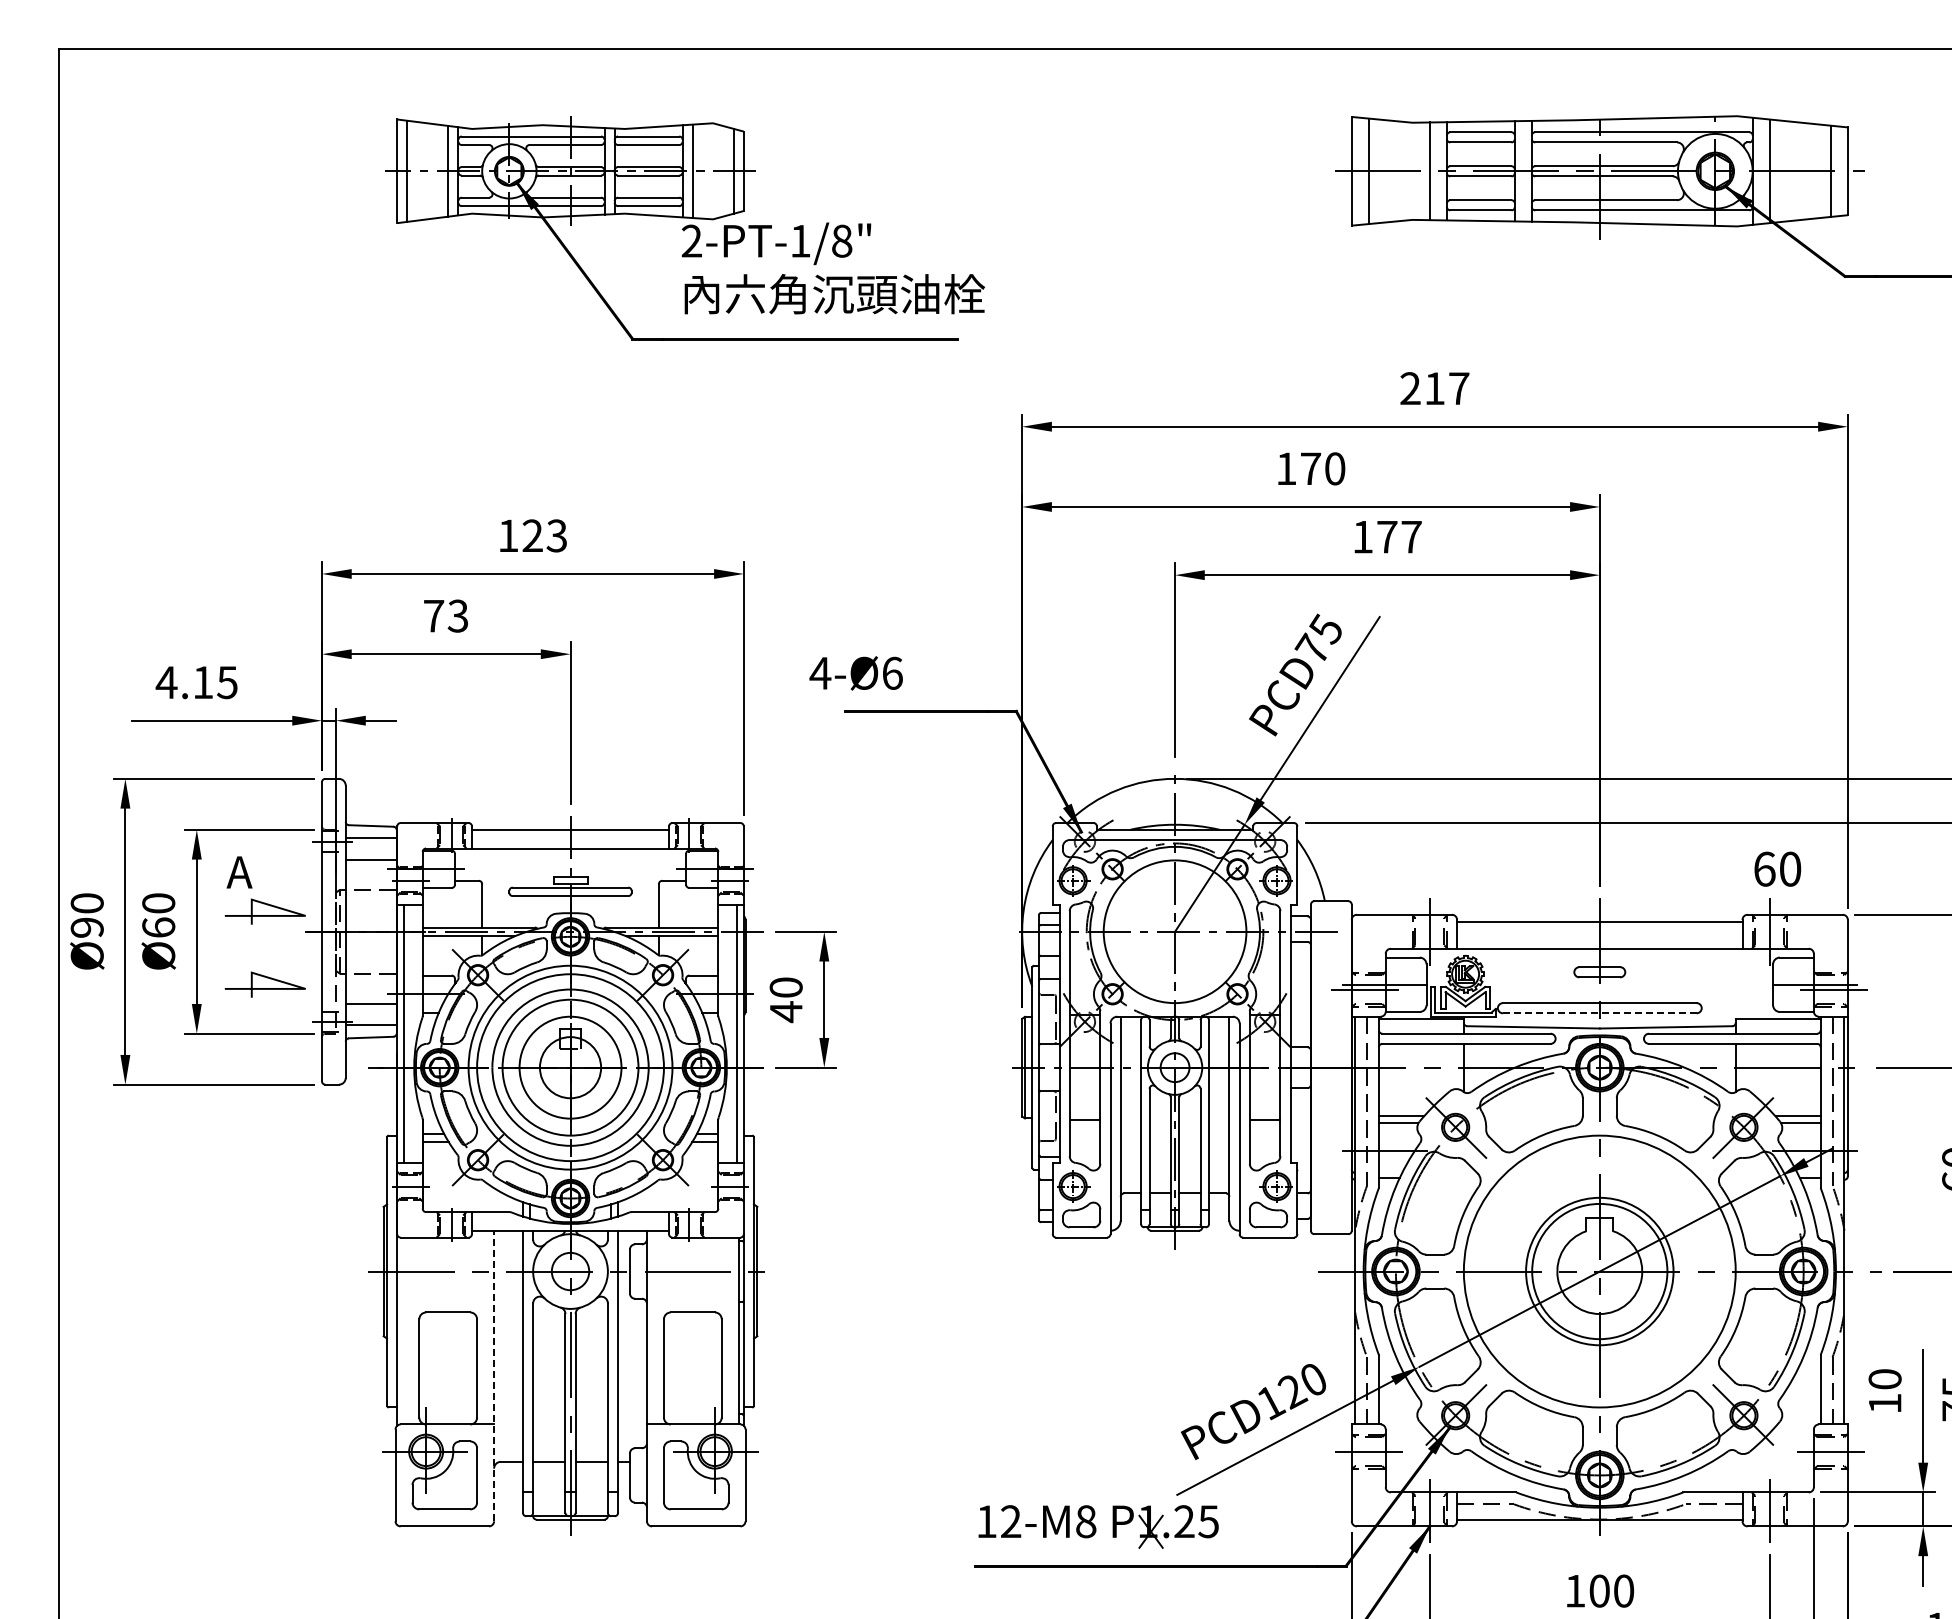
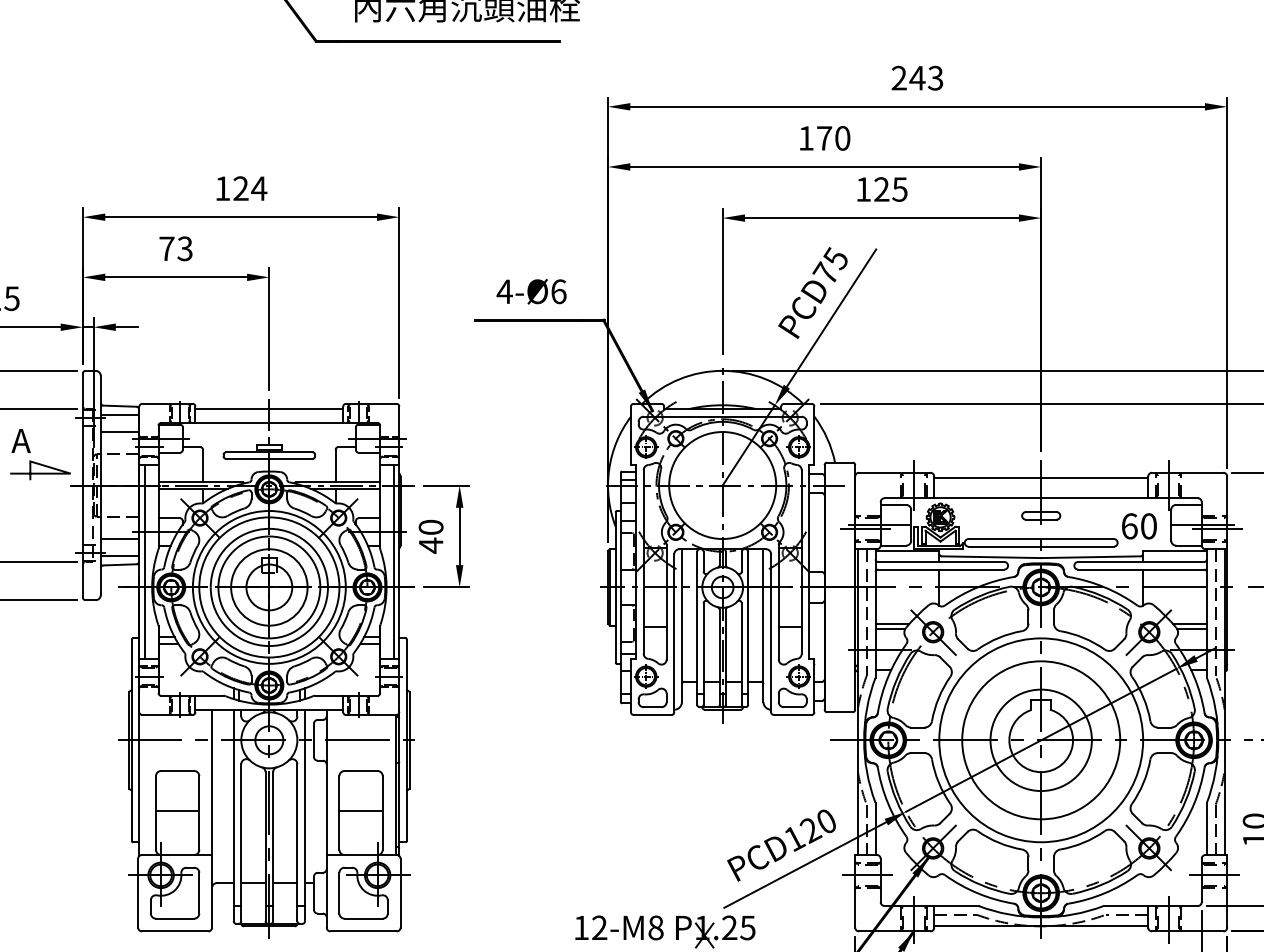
text: (1446, 388) -> (926, 78), 217 -> 243
text: (556, 535) -> (258, 188), 123 -> 124
text: (1399, 536) -> (891, 189), 177 -> 125
text: (855, 673) -> (531, 291), moved
text: (1777, 868) -> (1139, 525), moved
line: (264, 988) -> (39, 528), removed
line: (1599, 1013) -> (1040, 546), dashed -> solid
circle: (1599, 1271) -> (1040, 740), size x1.43
line: (448, 1366) -> (177, 811), added
line: (692, 1366) -> (360, 811), added
line: (494, 1375) -> (212, 818), dashed -> solid

